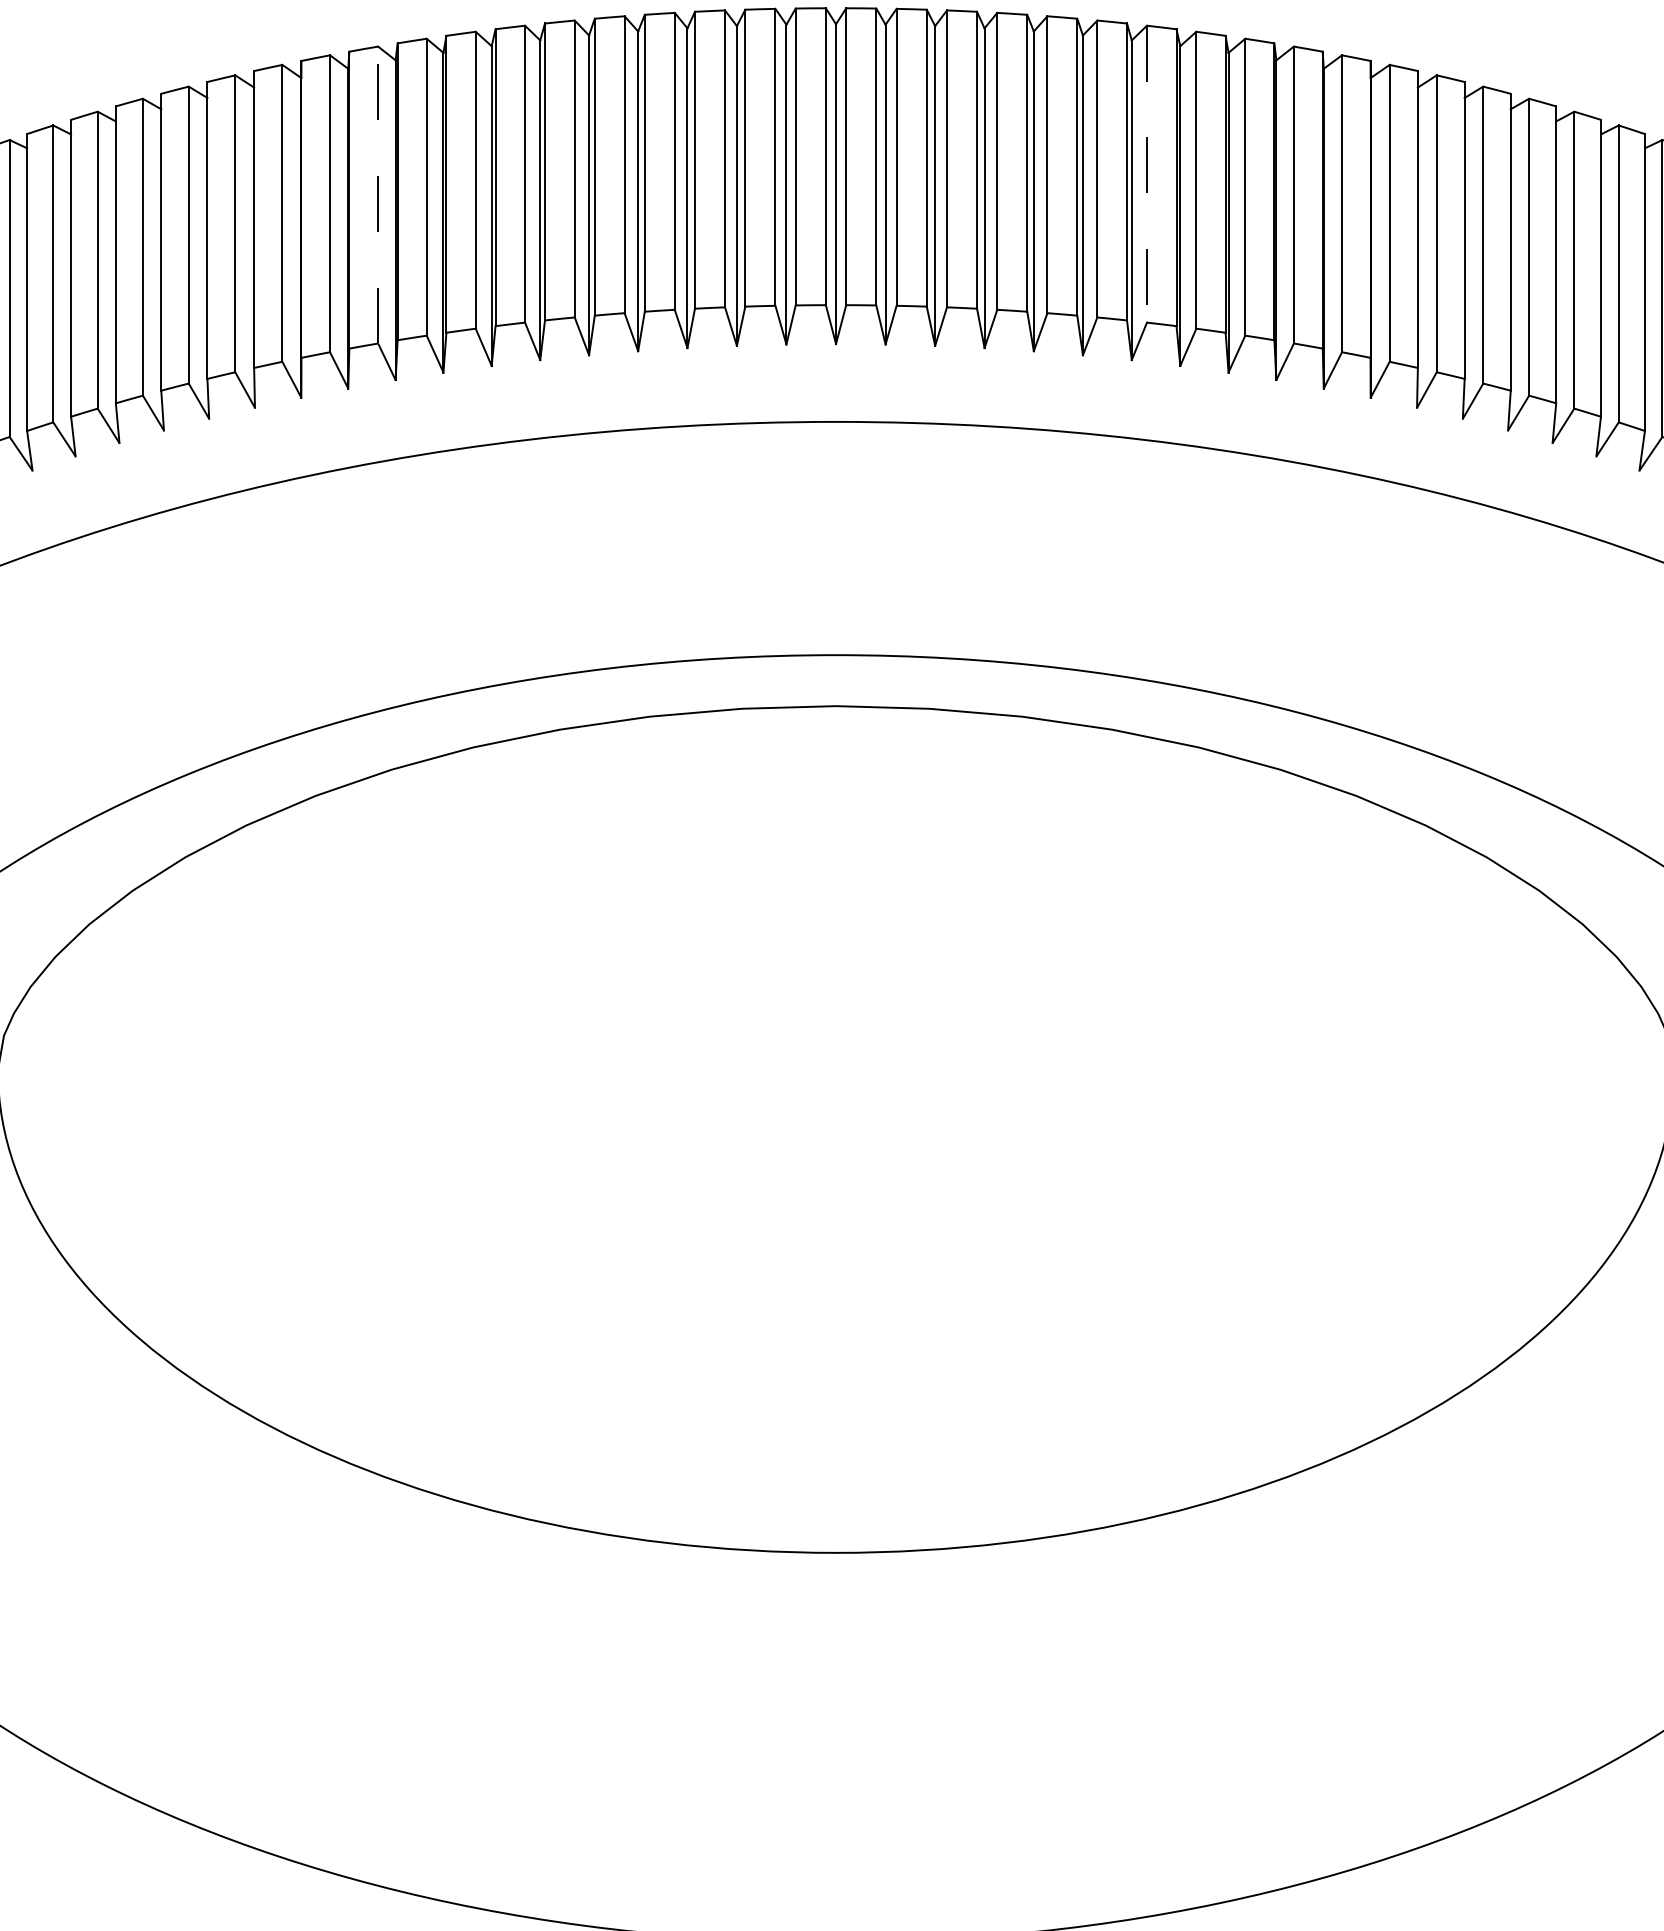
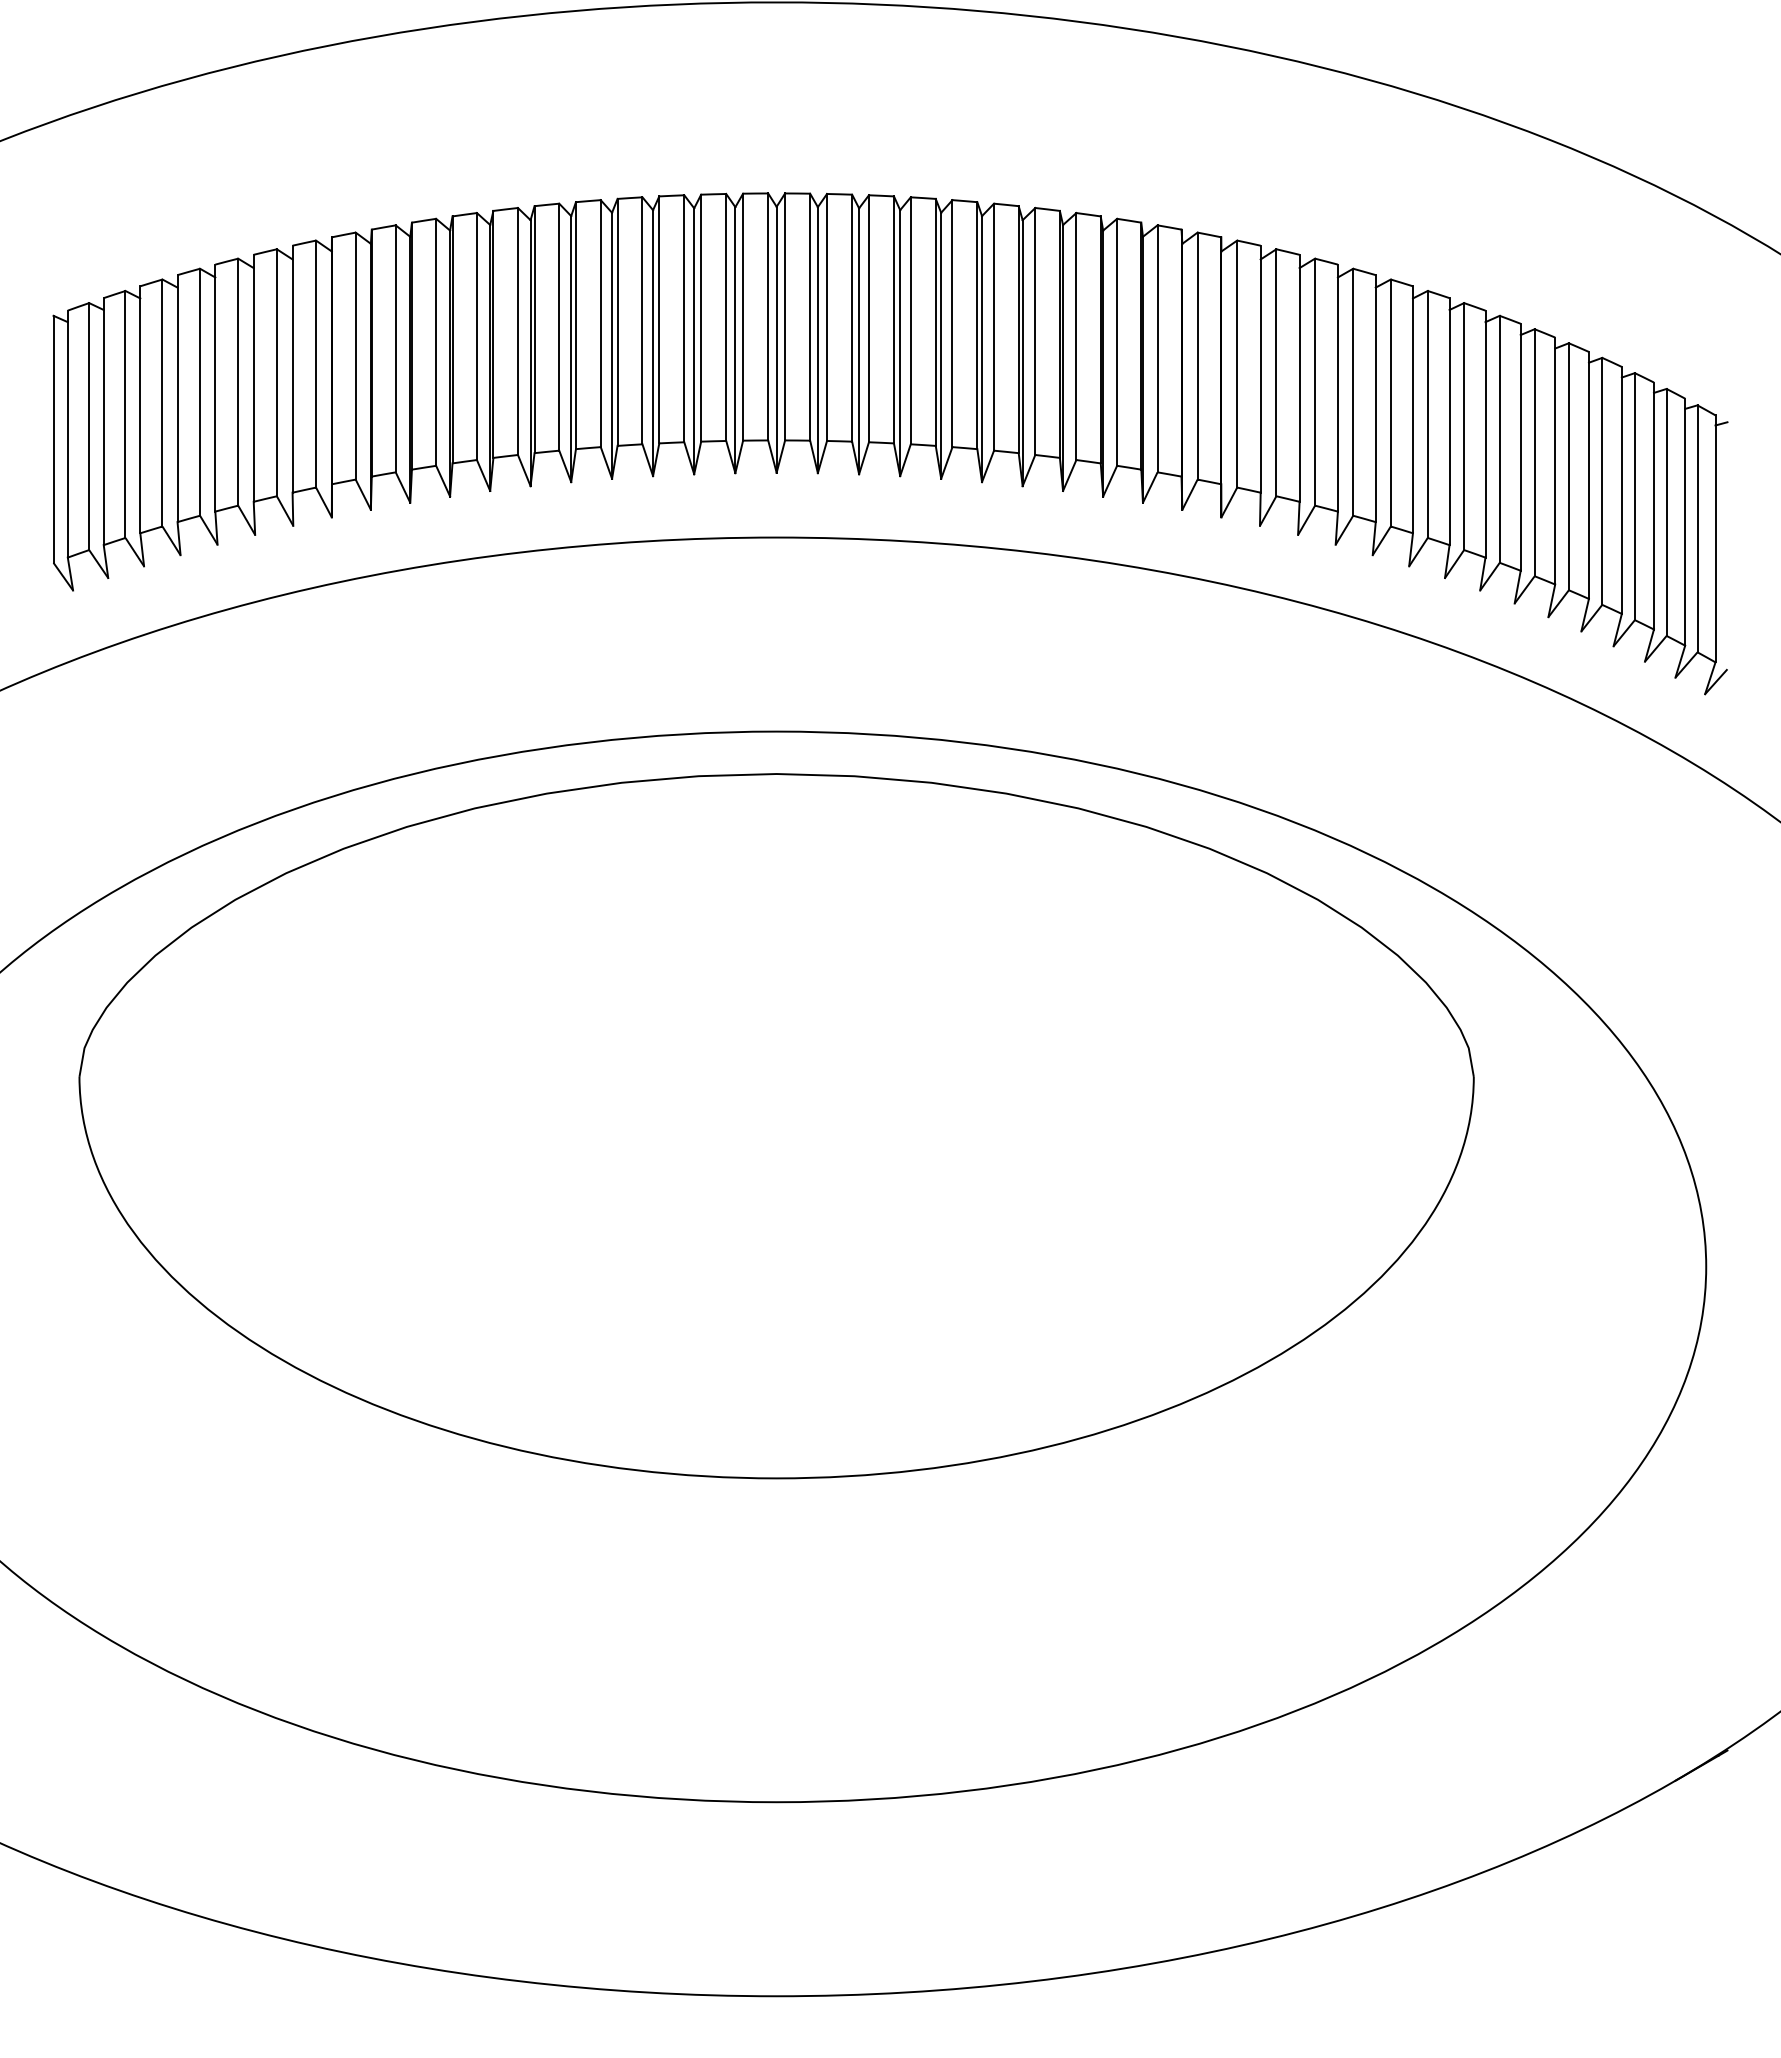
line: (1147, 174) -> (1035, 331), dashed -> solid
line: (377, 194) -> (395, 348), dashed -> solid

